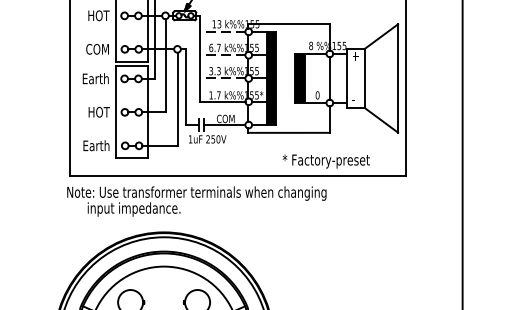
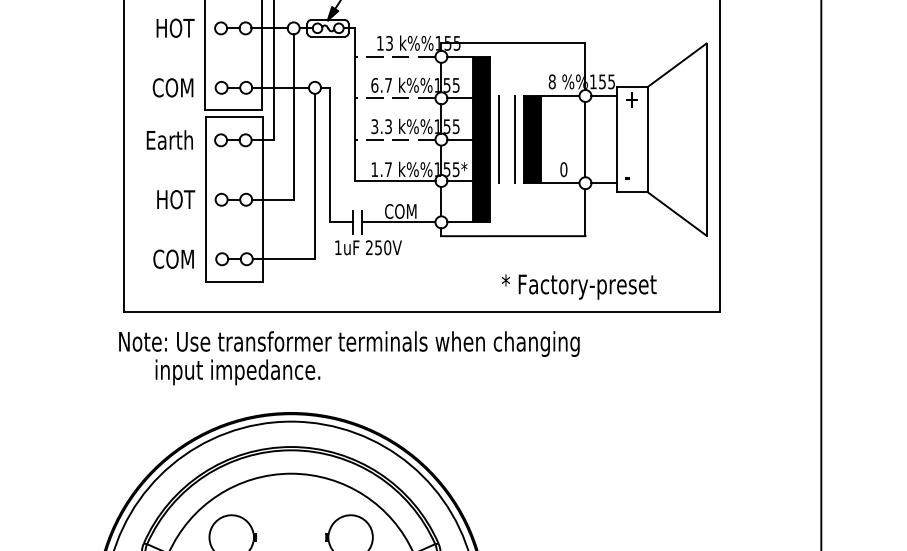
line: (281, 78) -> (499, 139), added
line: (290, 78) -> (515, 139), added
text: (96, 145) -> (171, 258), Earth -> COM

